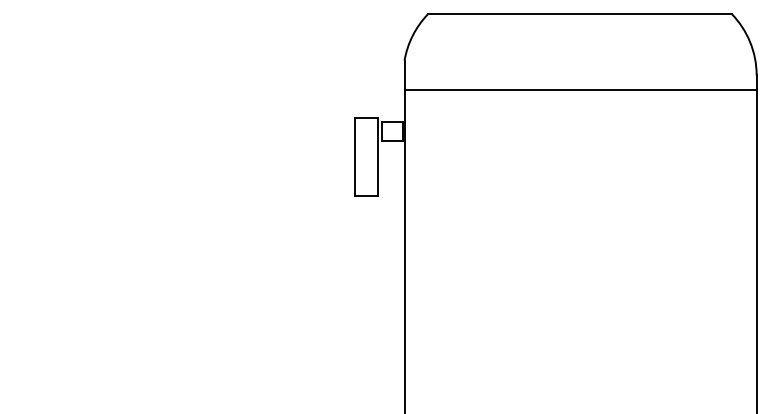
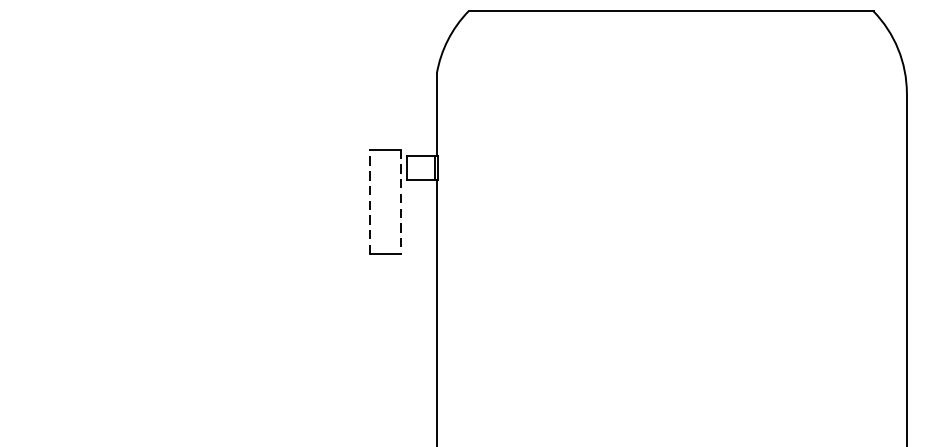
line: (580, 90) -> (671, 113), removed
line: (354, 156) -> (370, 201), solid -> dashed
line: (377, 157) -> (400, 203), solid -> dashed

